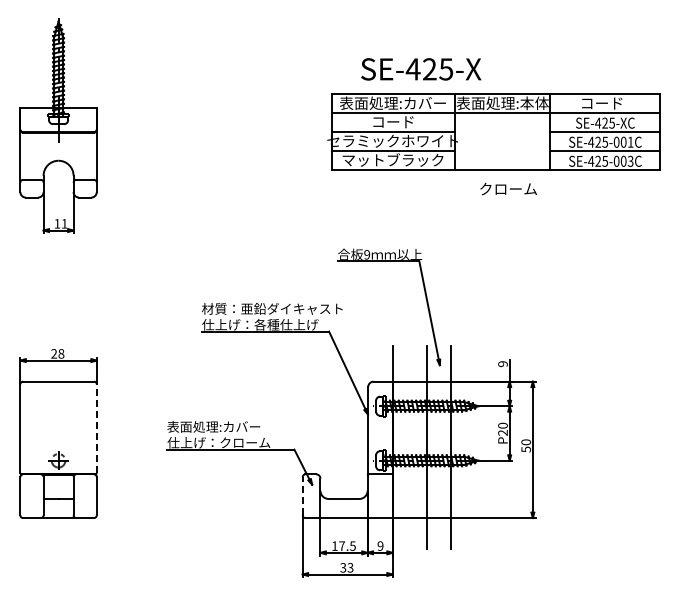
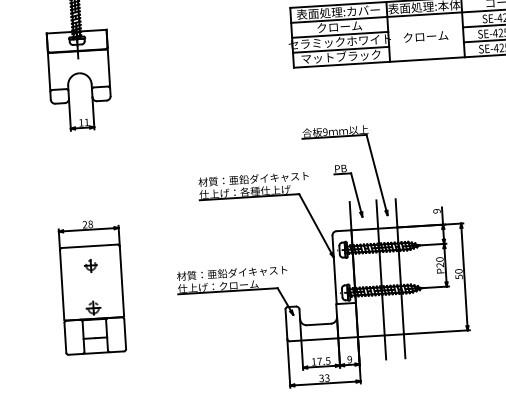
text: (393, 121) -> (339, 26), コード -> クローム
text: (508, 188) -> (425, 36), moved
part: (399, 329) -> (354, 189), added
part: (58, 406) -> (90, 265), added
text: (237, 426) -> (232, 272), 表面処理:カバー -> 材質：亜鉛ダイキャスト
line: (96, 428) -> (121, 281), dashed -> solid
line: (302, 495) -> (286, 323), dashed -> solid

